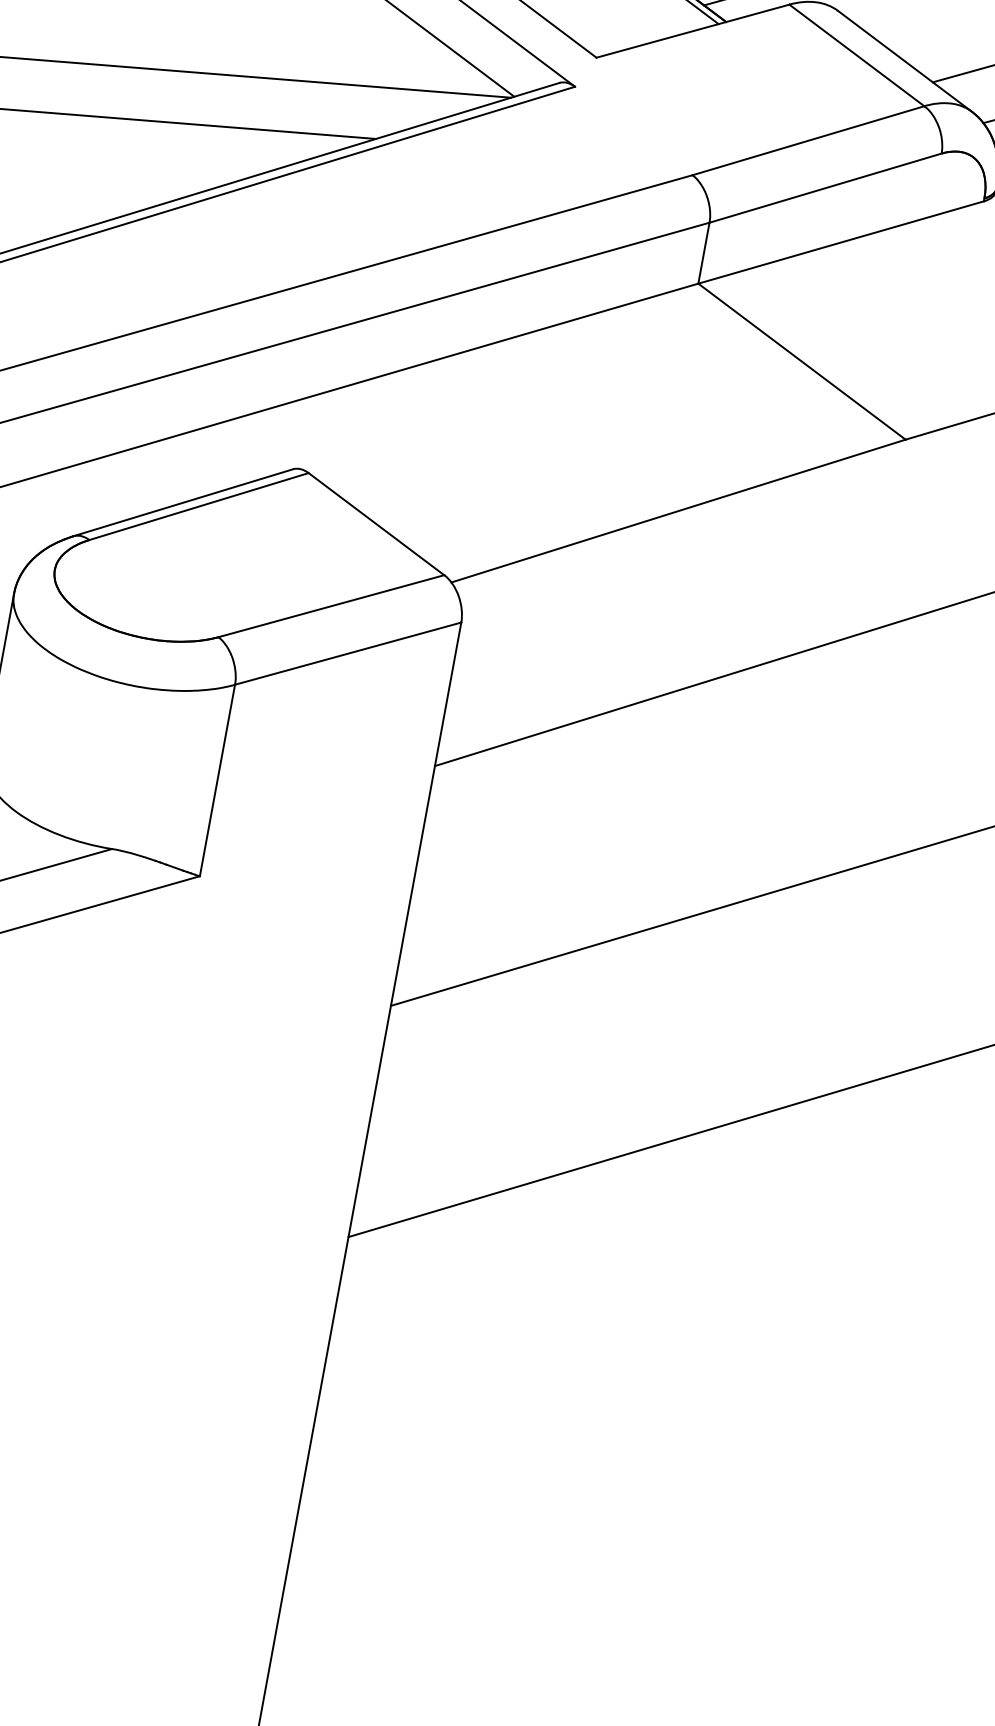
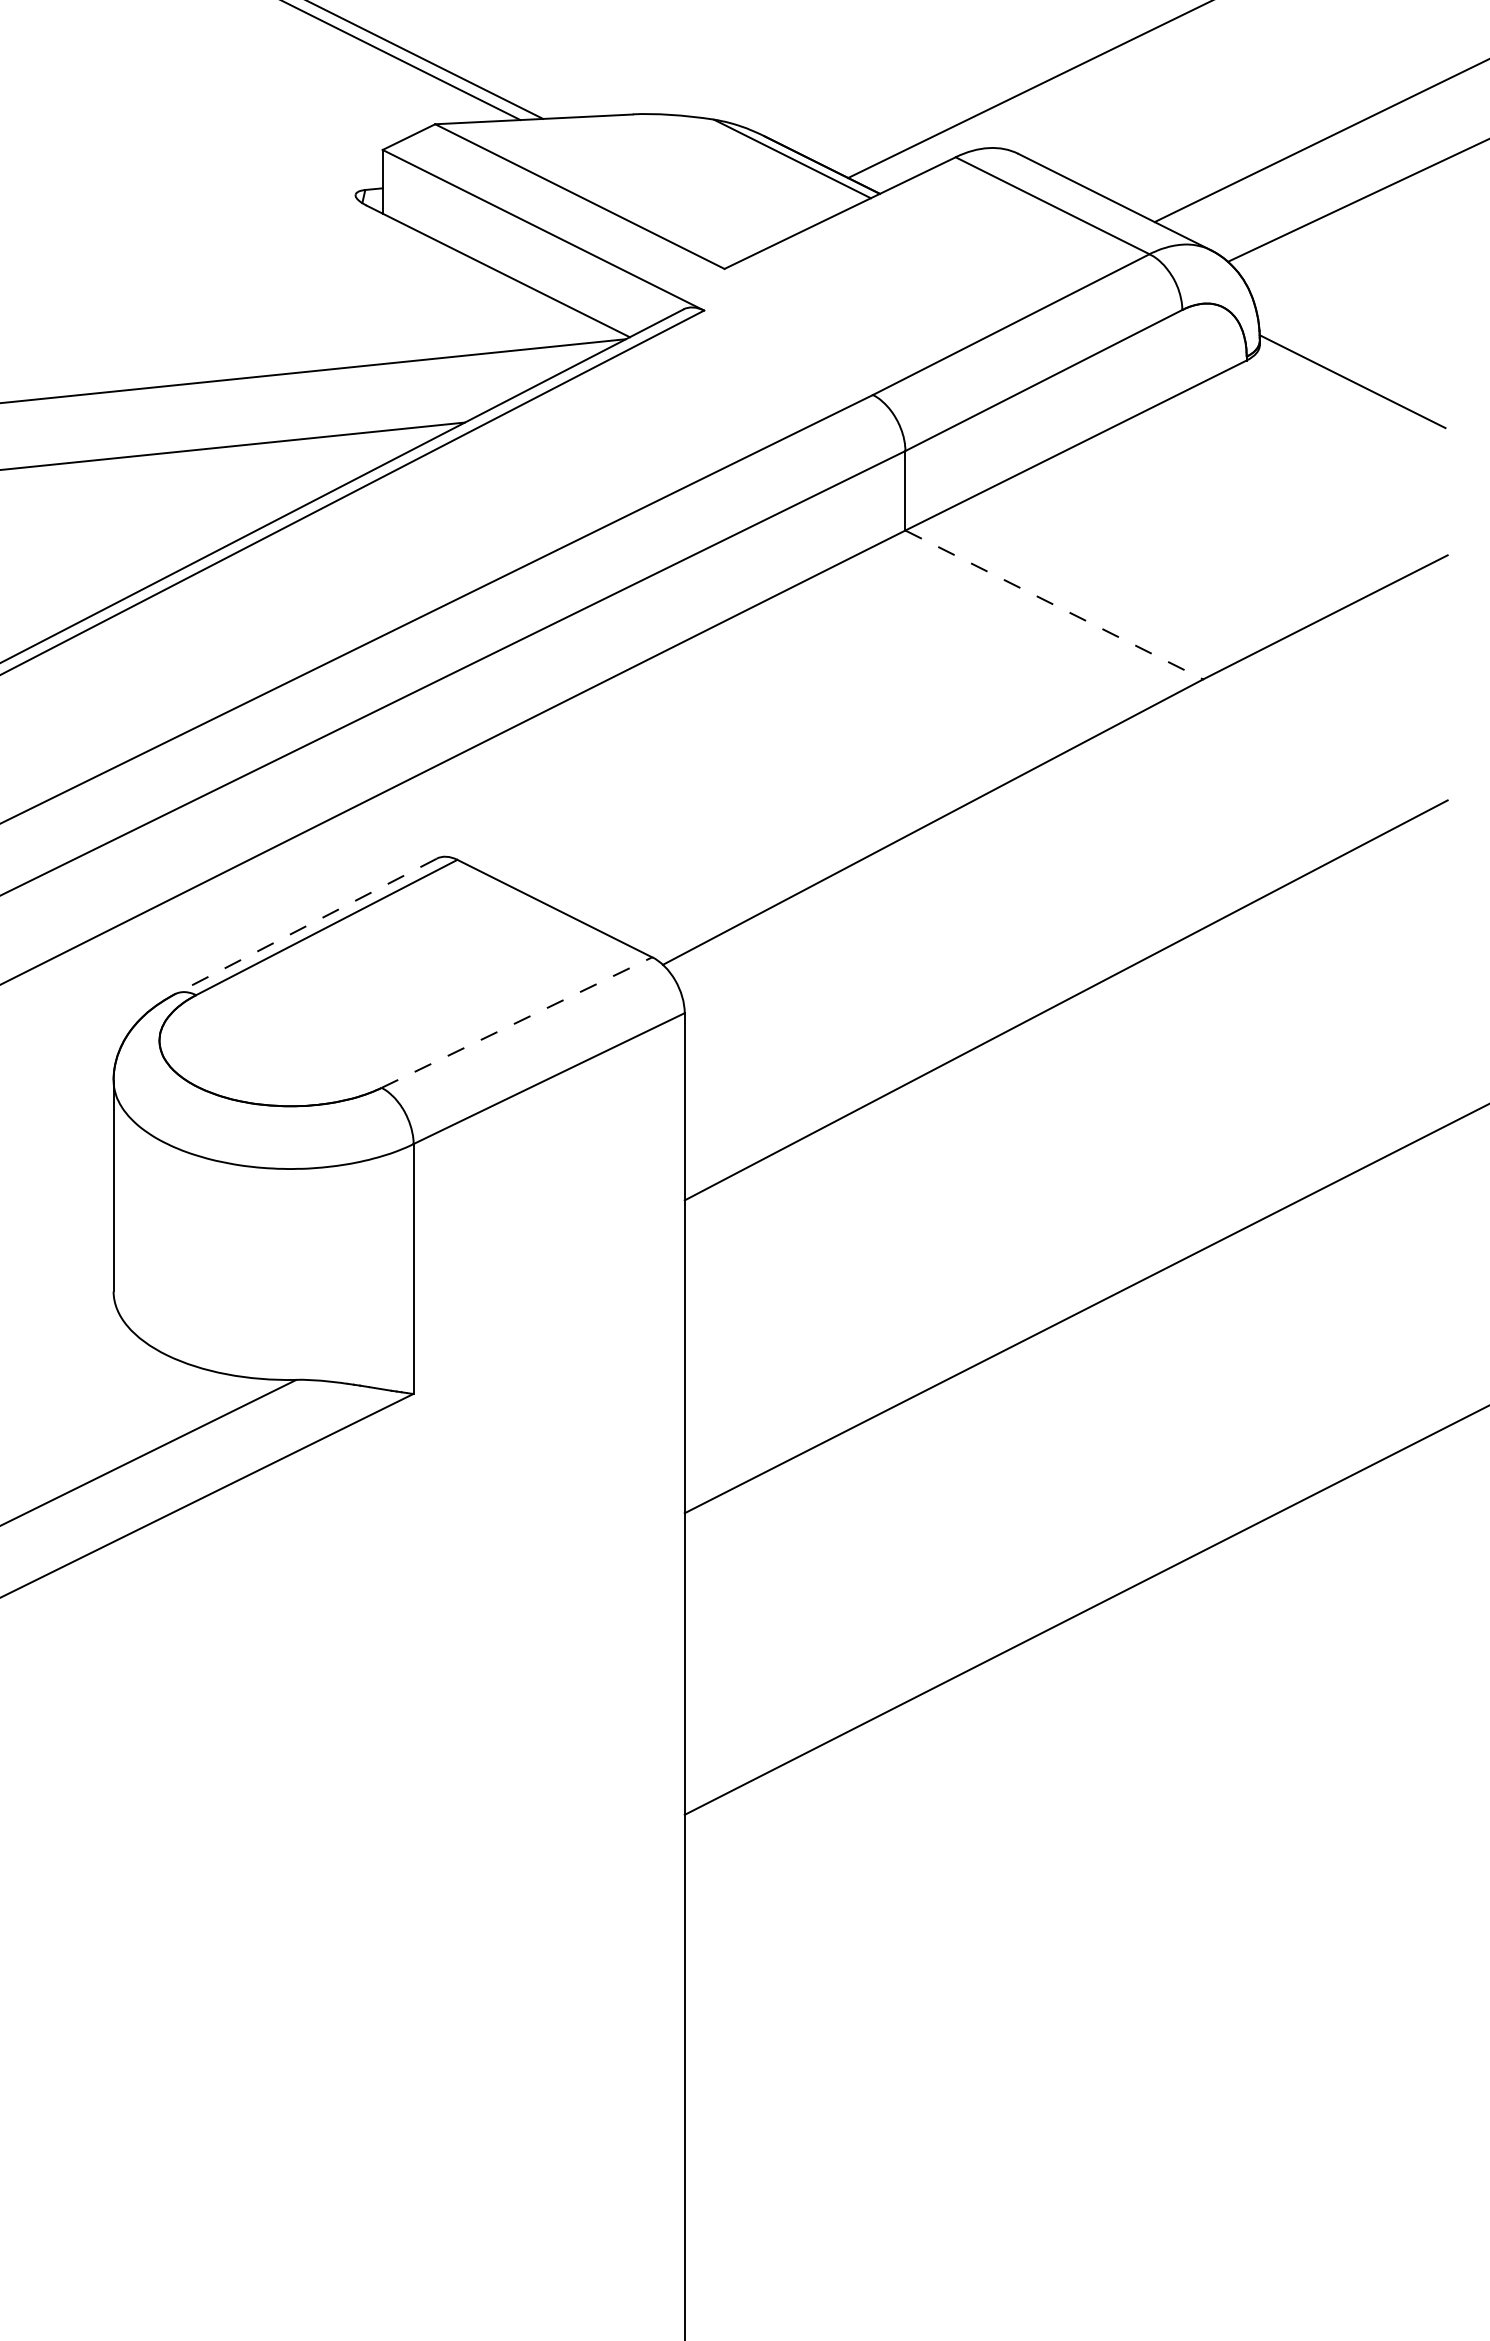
line: (802, 362) -> (1054, 605), solid -> dashed
line: (182, 502) -> (305, 926), solid -> dashed
line: (331, 606) -> (517, 1022), solid -> dashed

